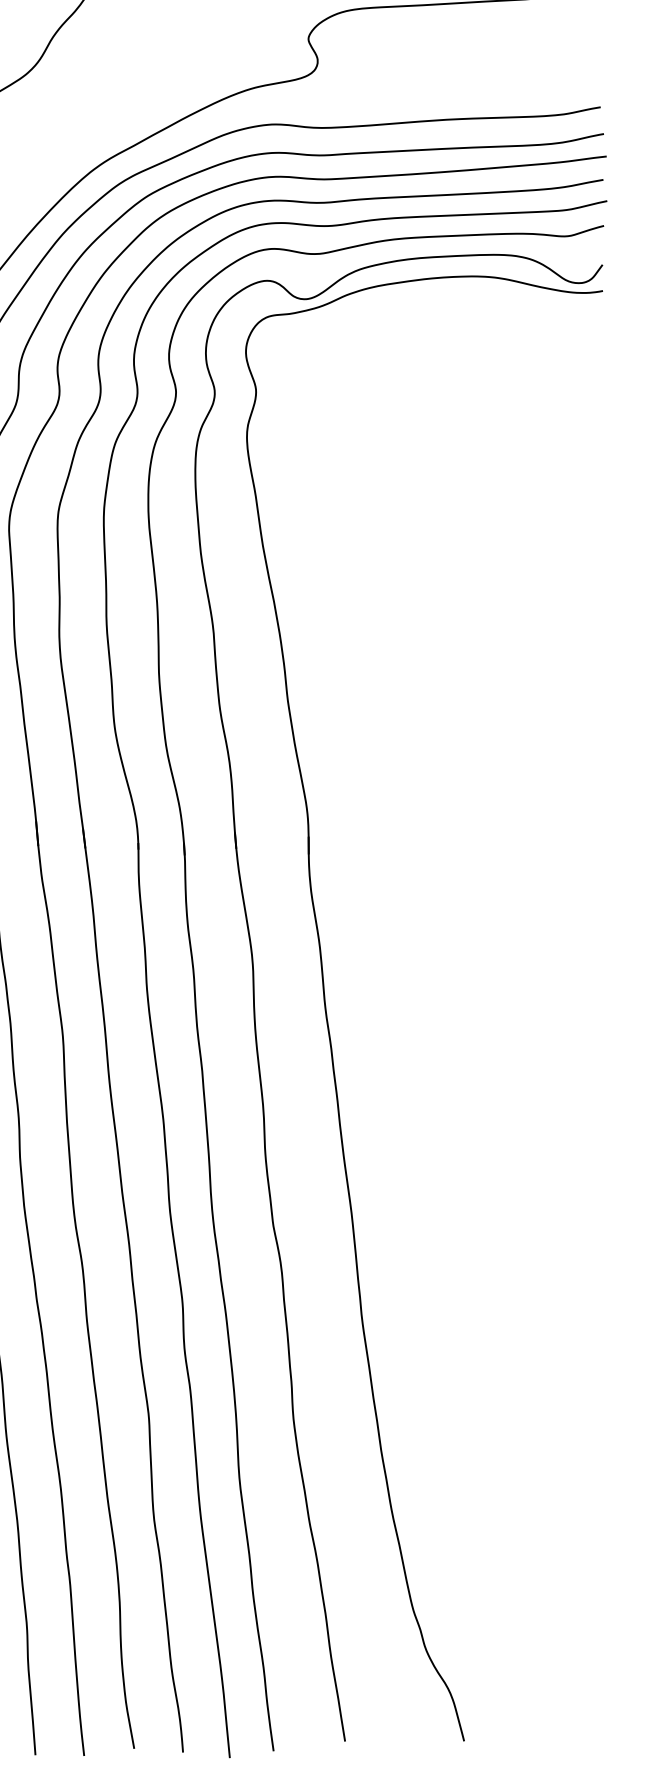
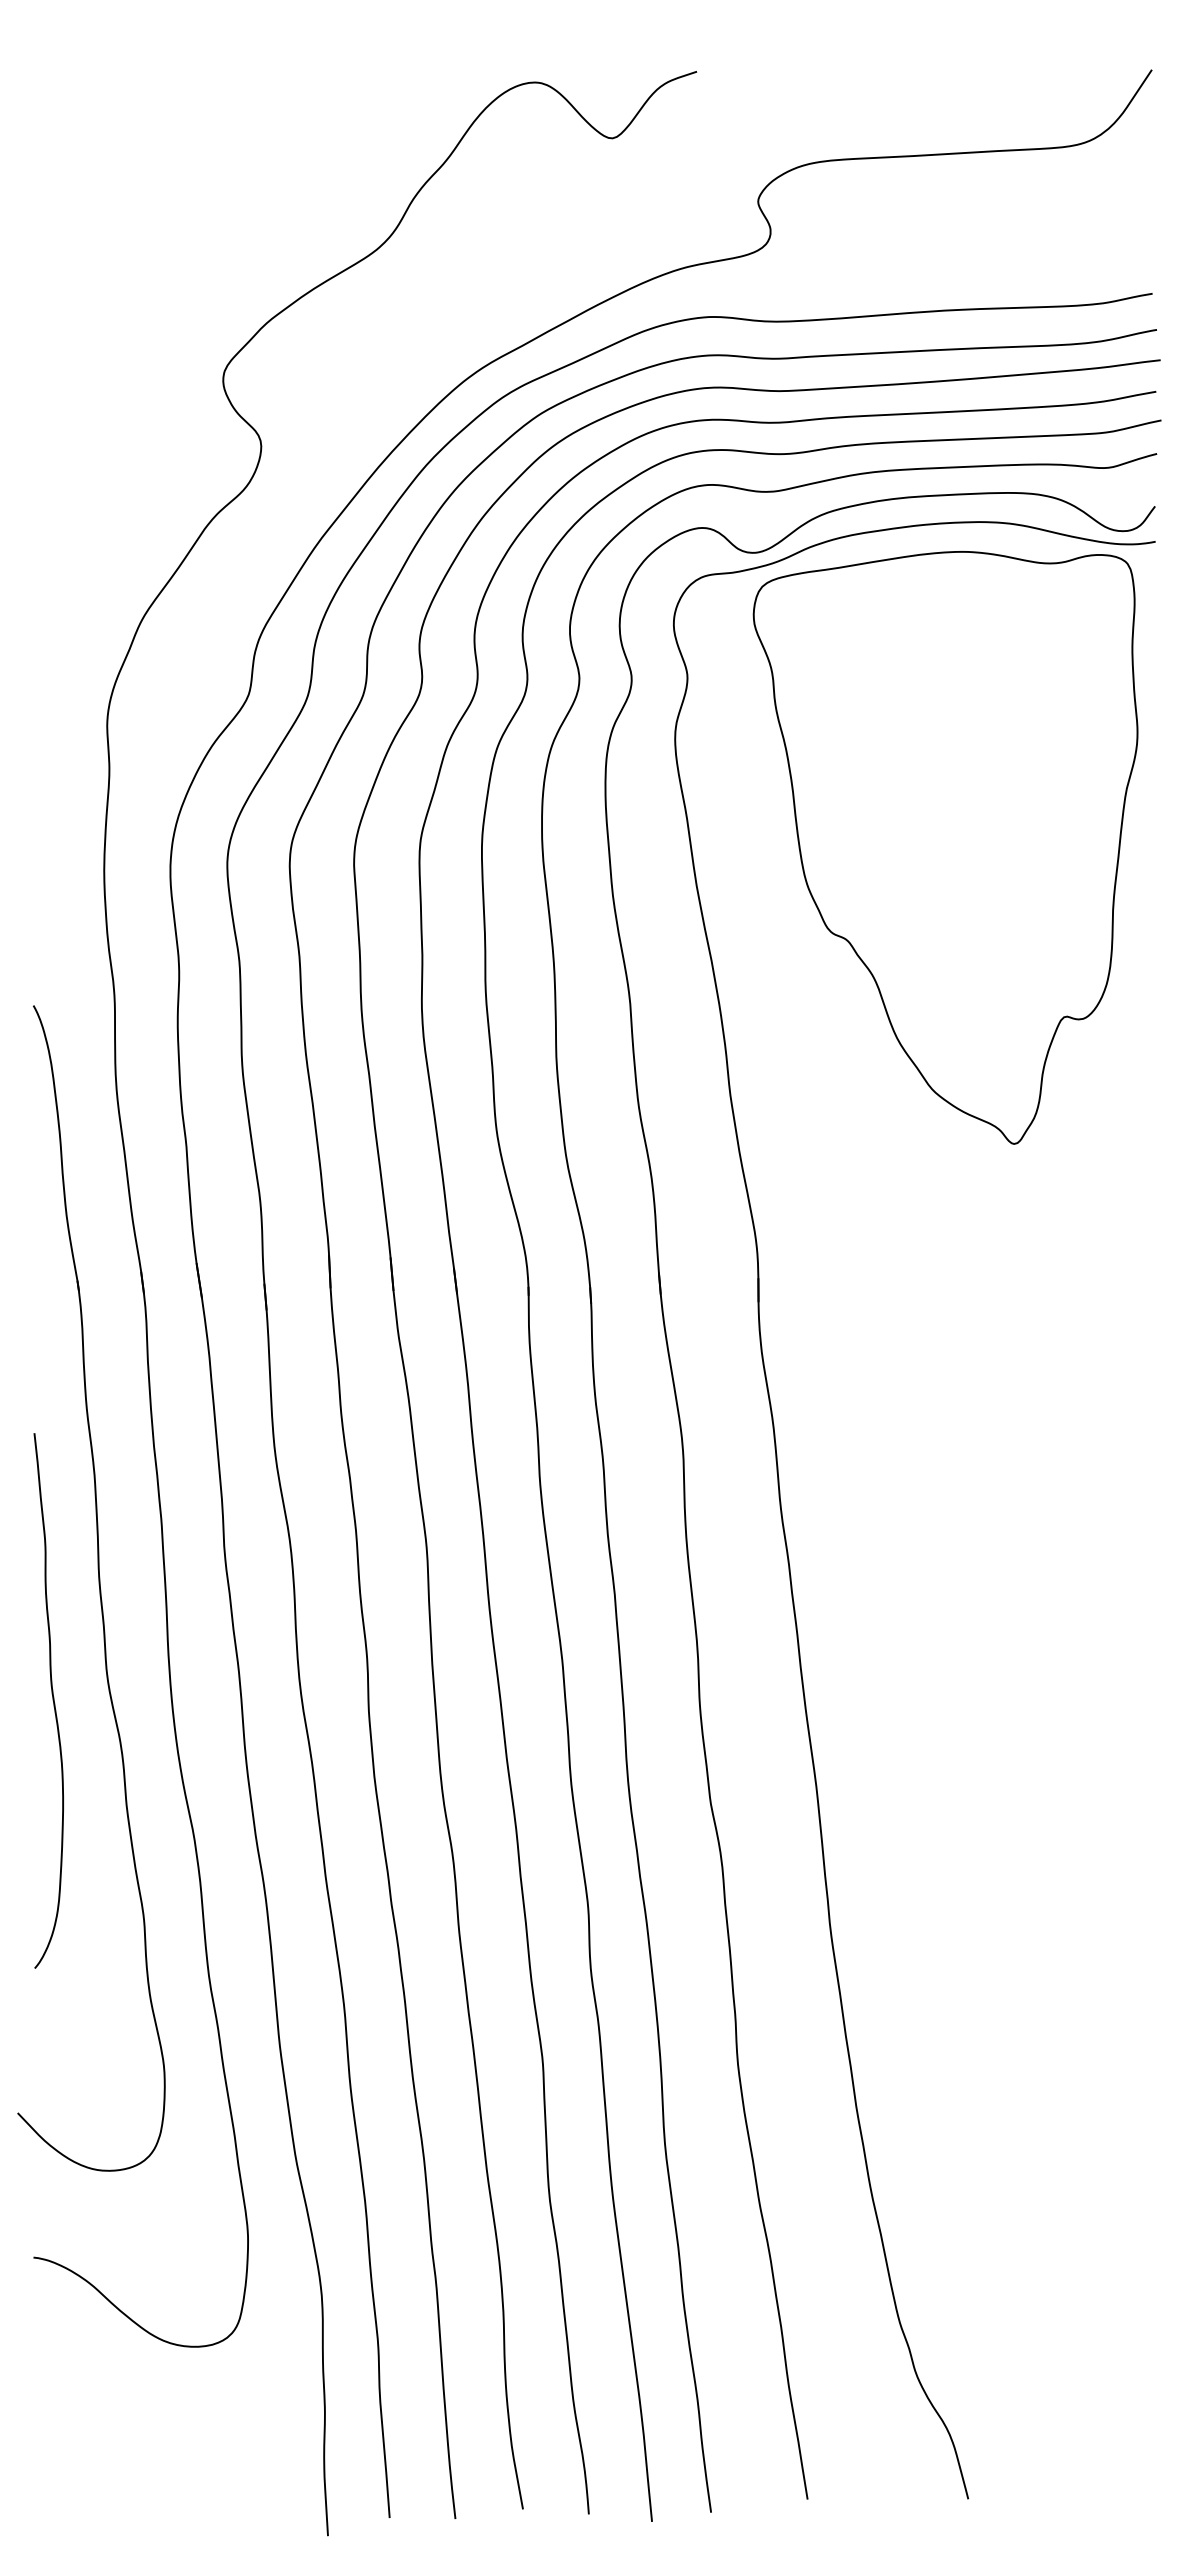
part: (447, 517) -> (945, 847), added

